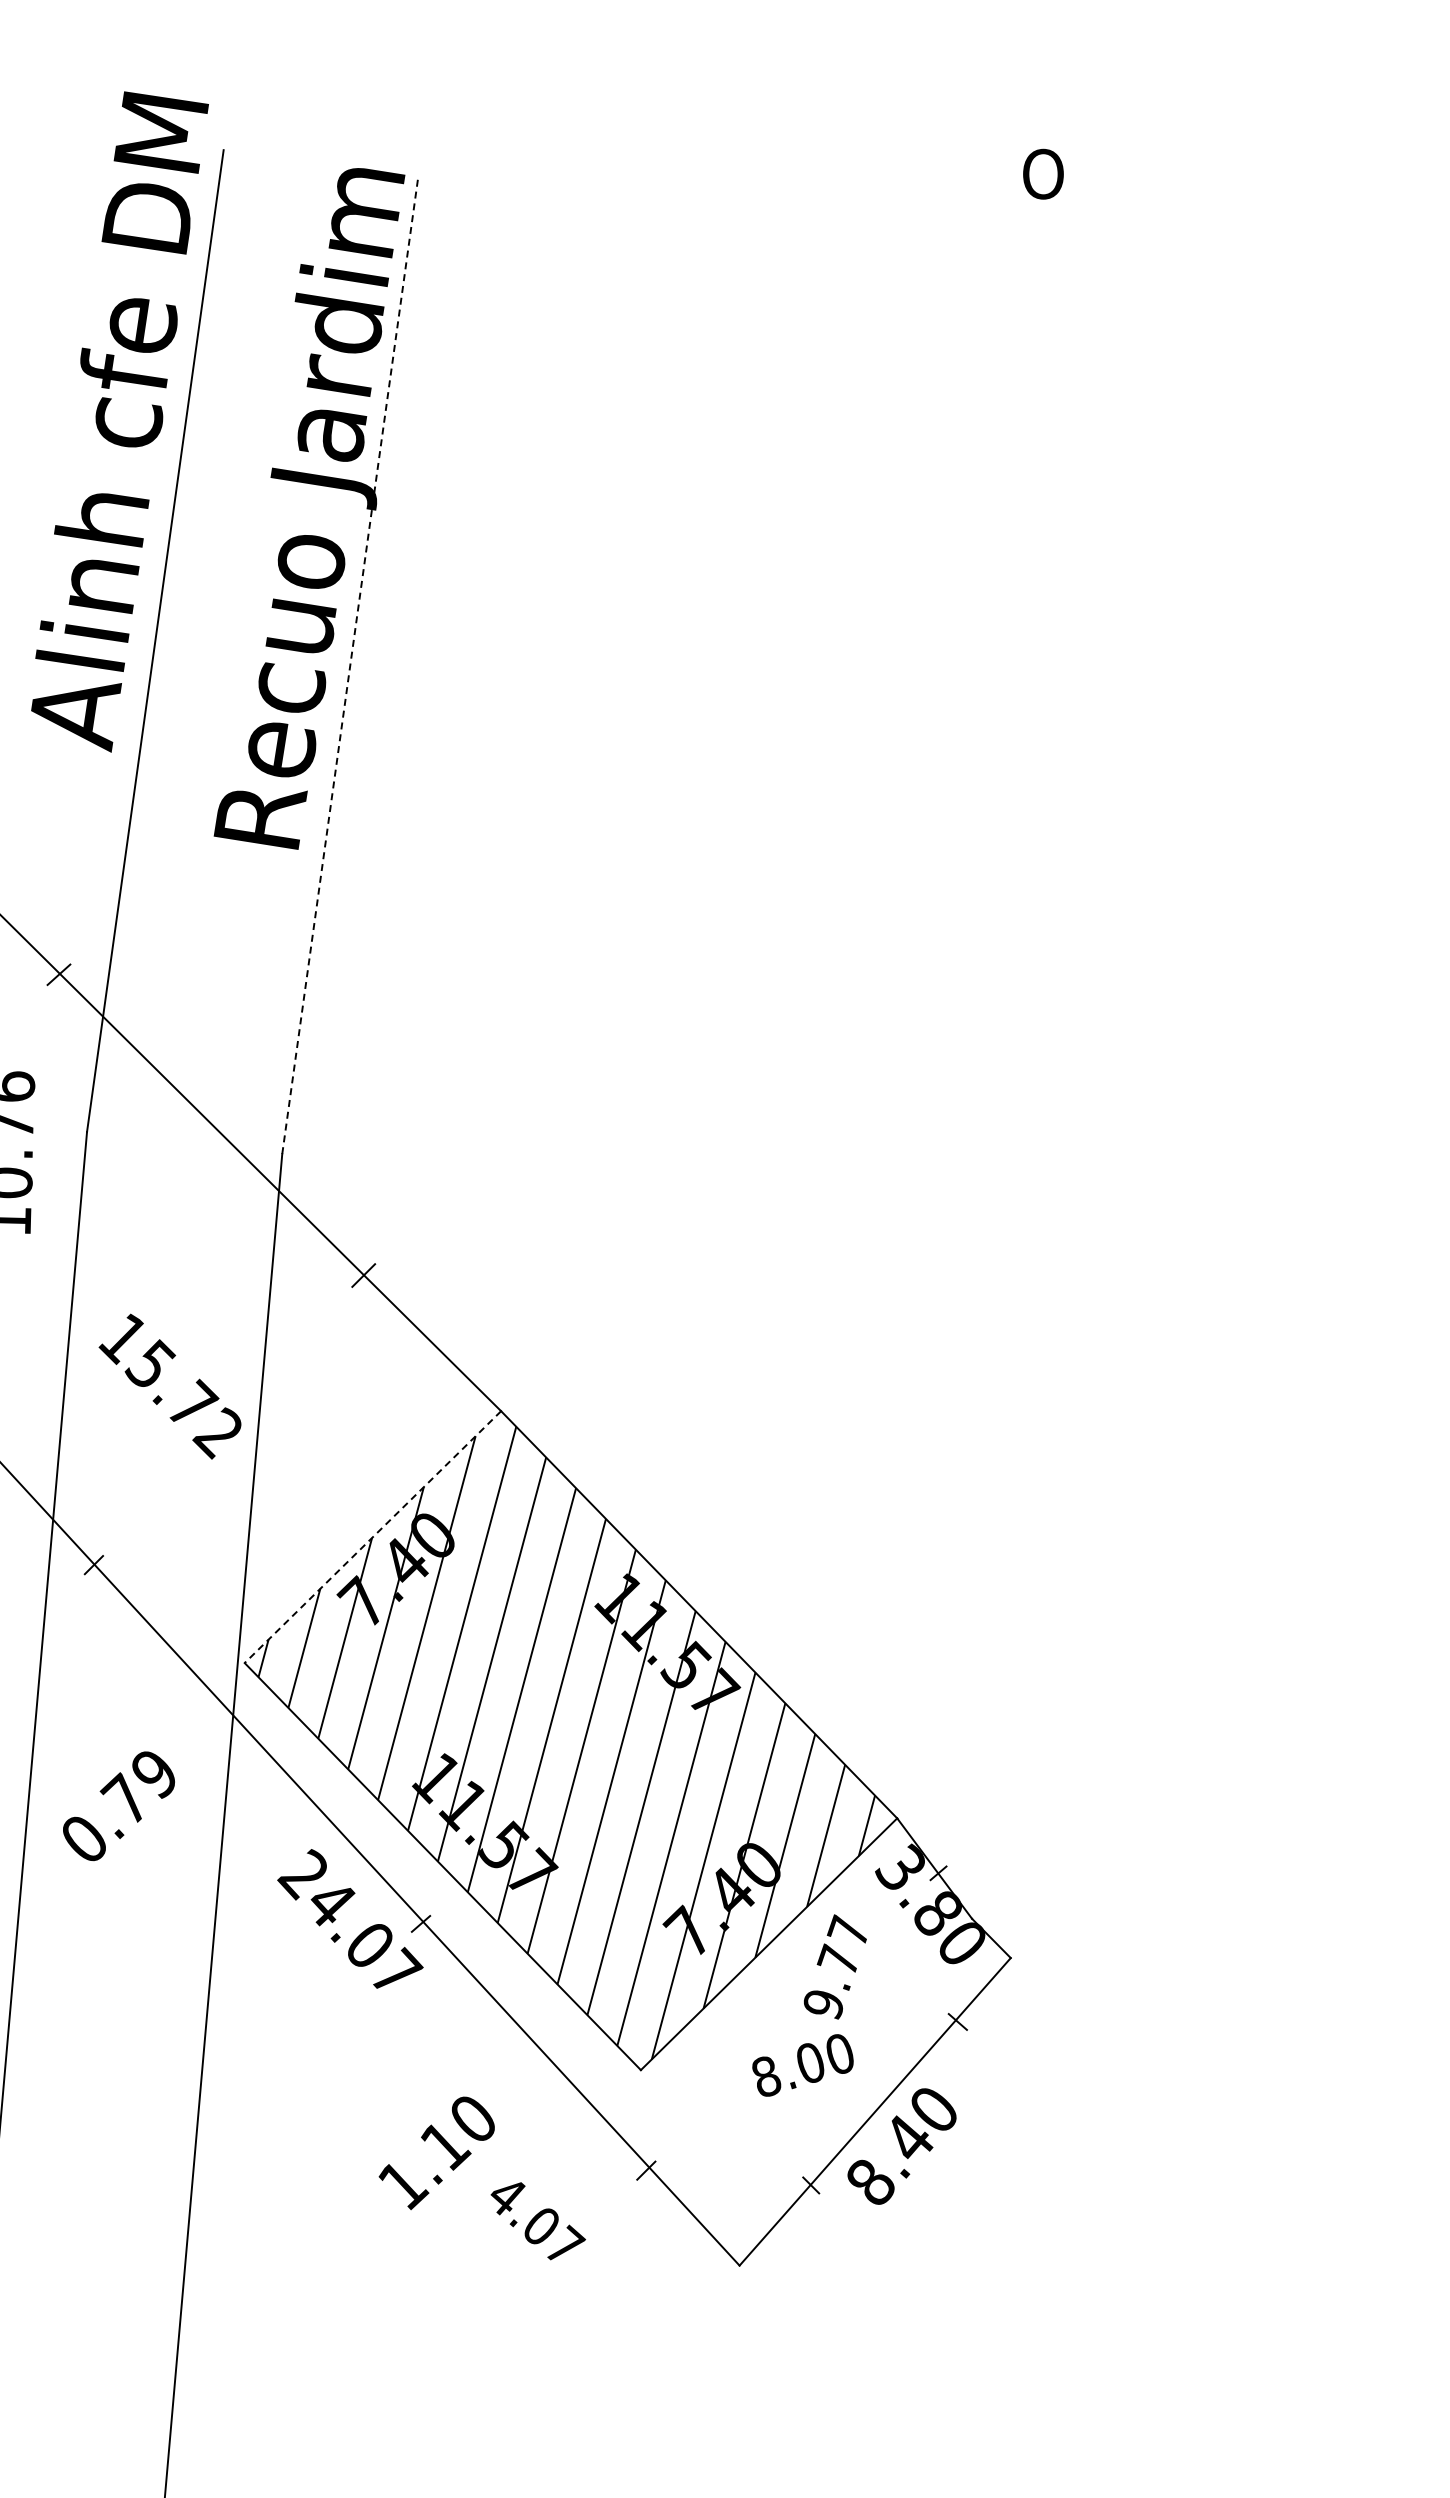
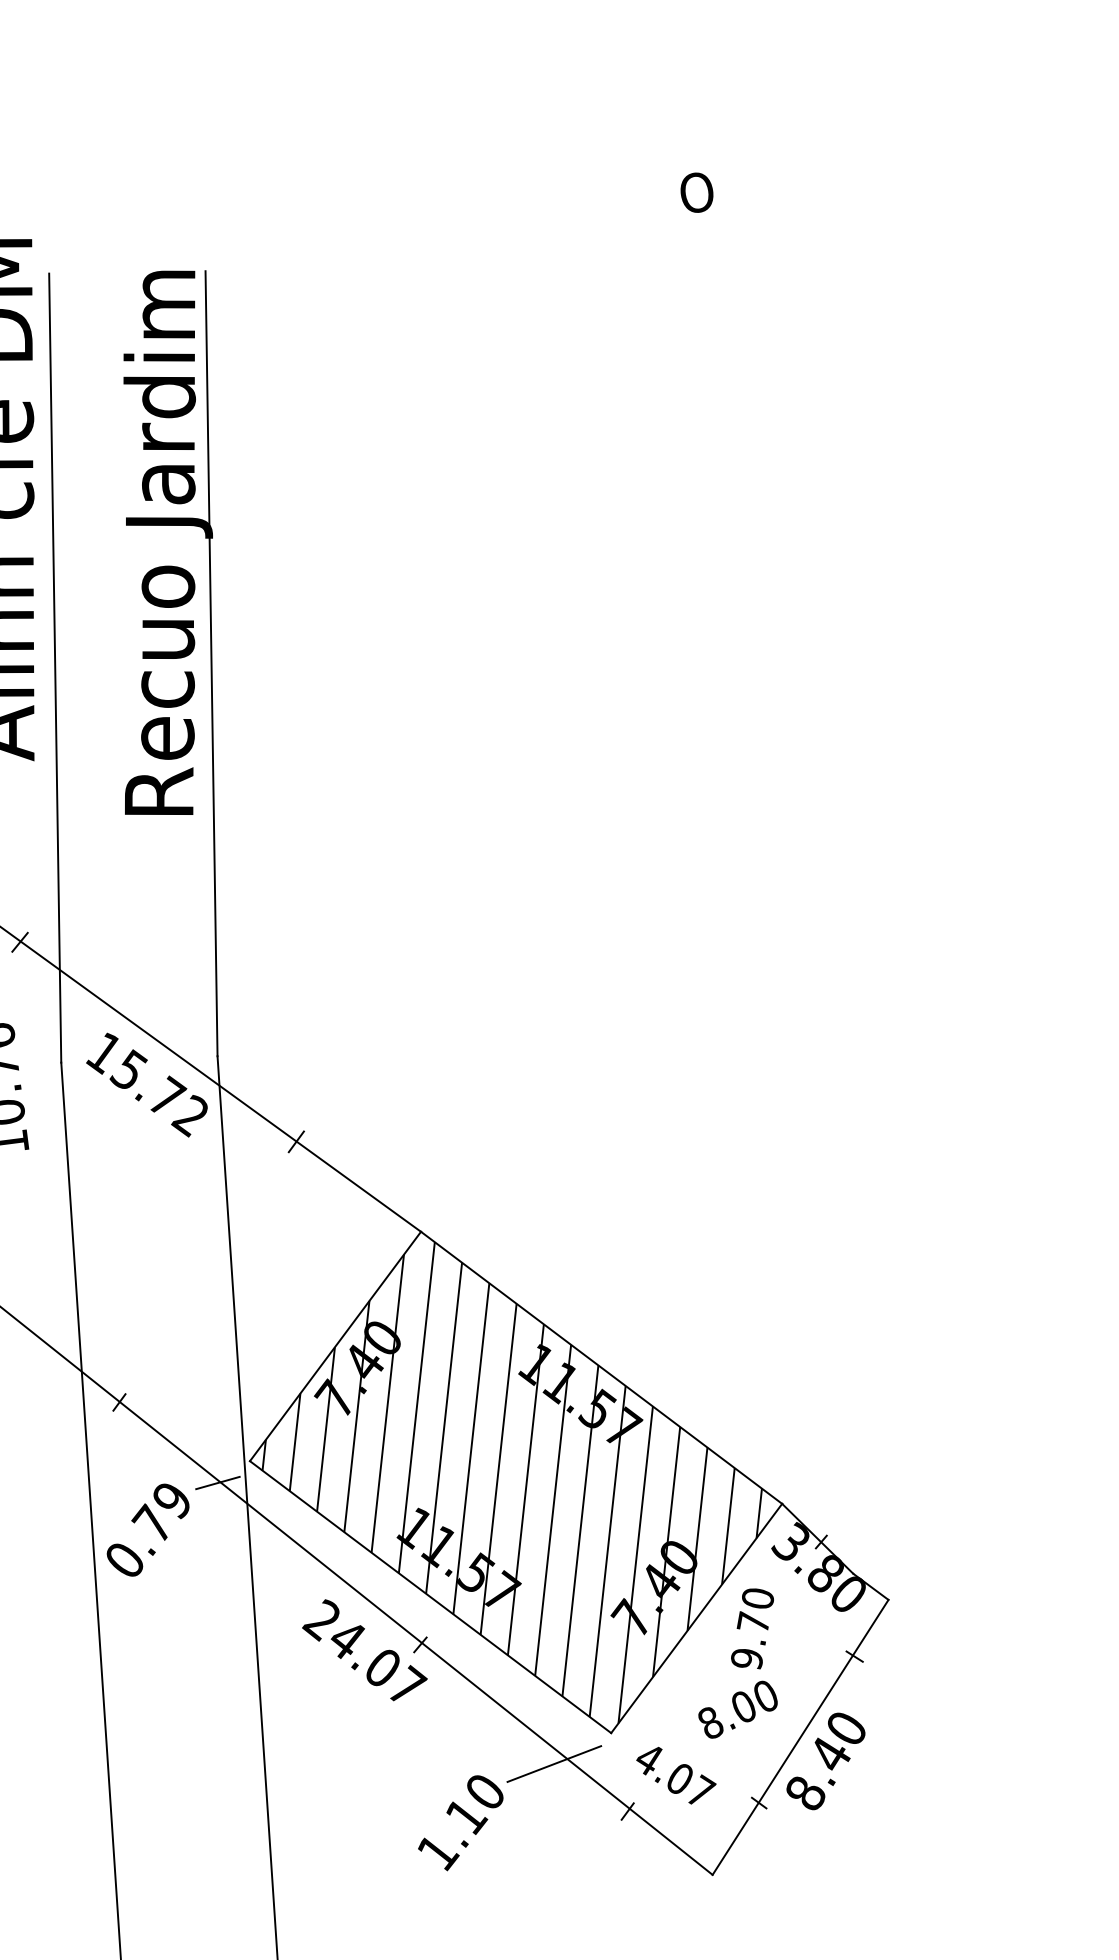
line: (350, 665) -> (211, 663), dashed -> solid
text: (169, 1386) -> (146, 1085), moved
line: (372, 1537) -> (335, 1346), dashed -> solid
line: (200, 1683) -> (217, 1482), added
text: (118, 1806) -> (147, 1530), moved
text: (847, 1929) -> (756, 1597), 9.77 -> 9.70
line: (563, 2097) -> (553, 1764), added
text: (538, 2221) -> (677, 1775), moved

